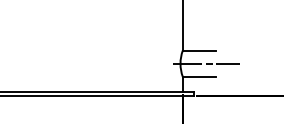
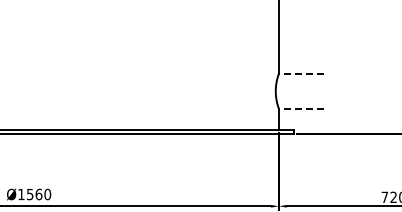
line: (198, 50) -> (300, 73), solid -> dashed
line: (206, 63) -> (310, 91), removed
line: (198, 76) -> (300, 108), solid -> dashed

